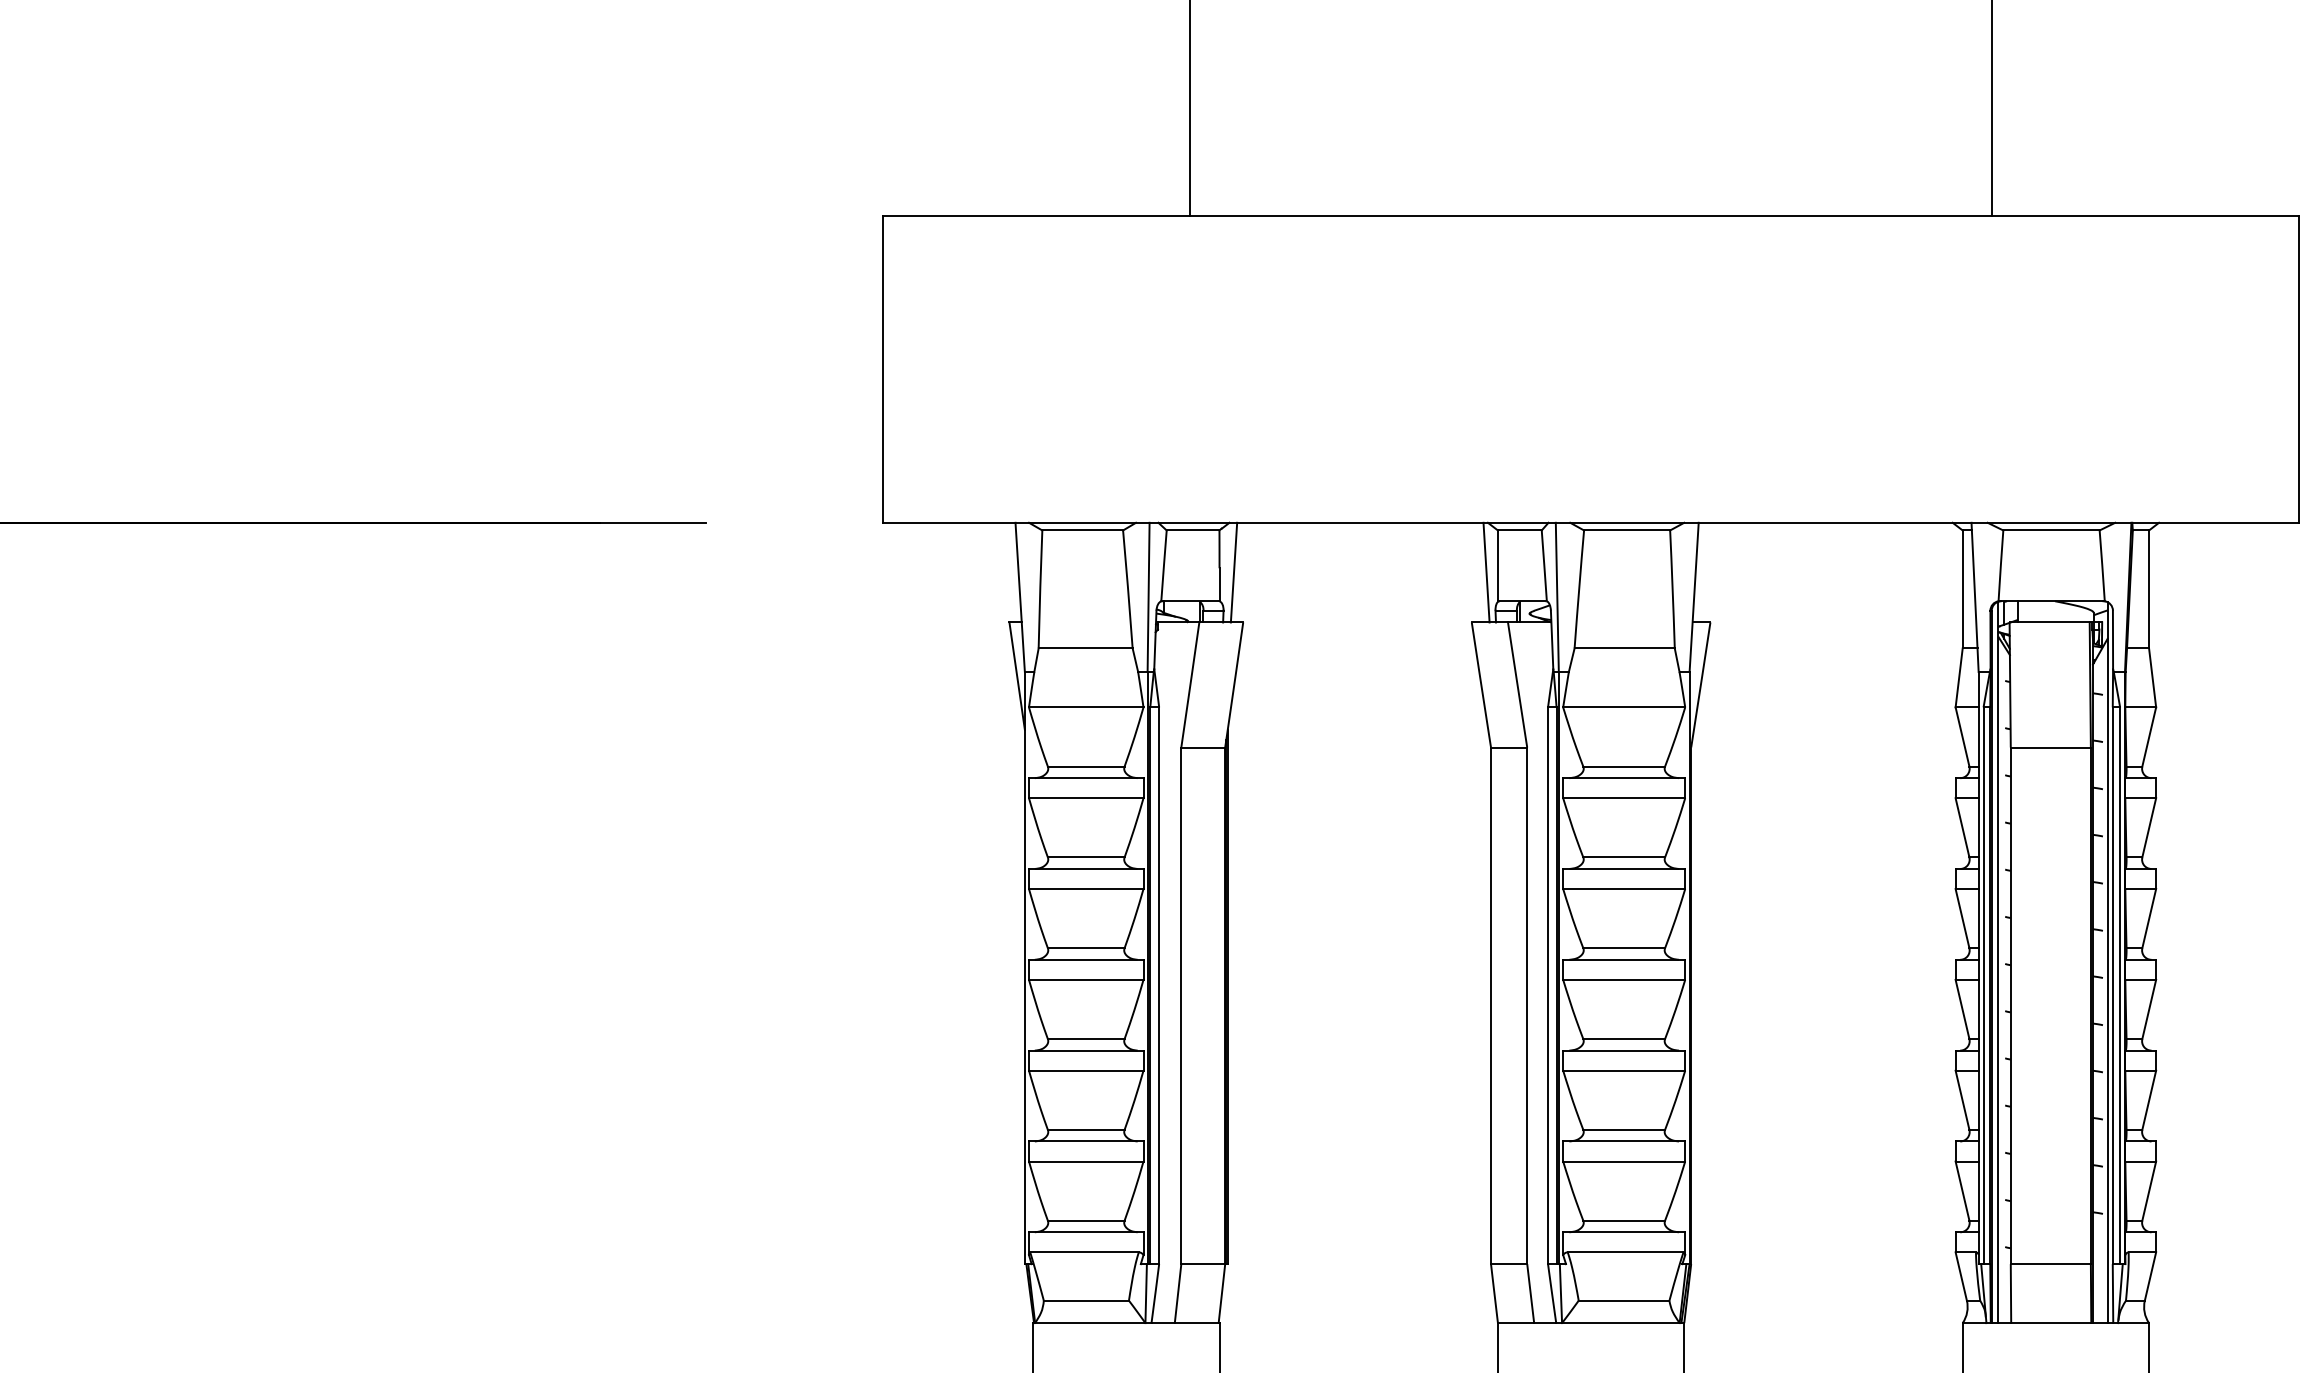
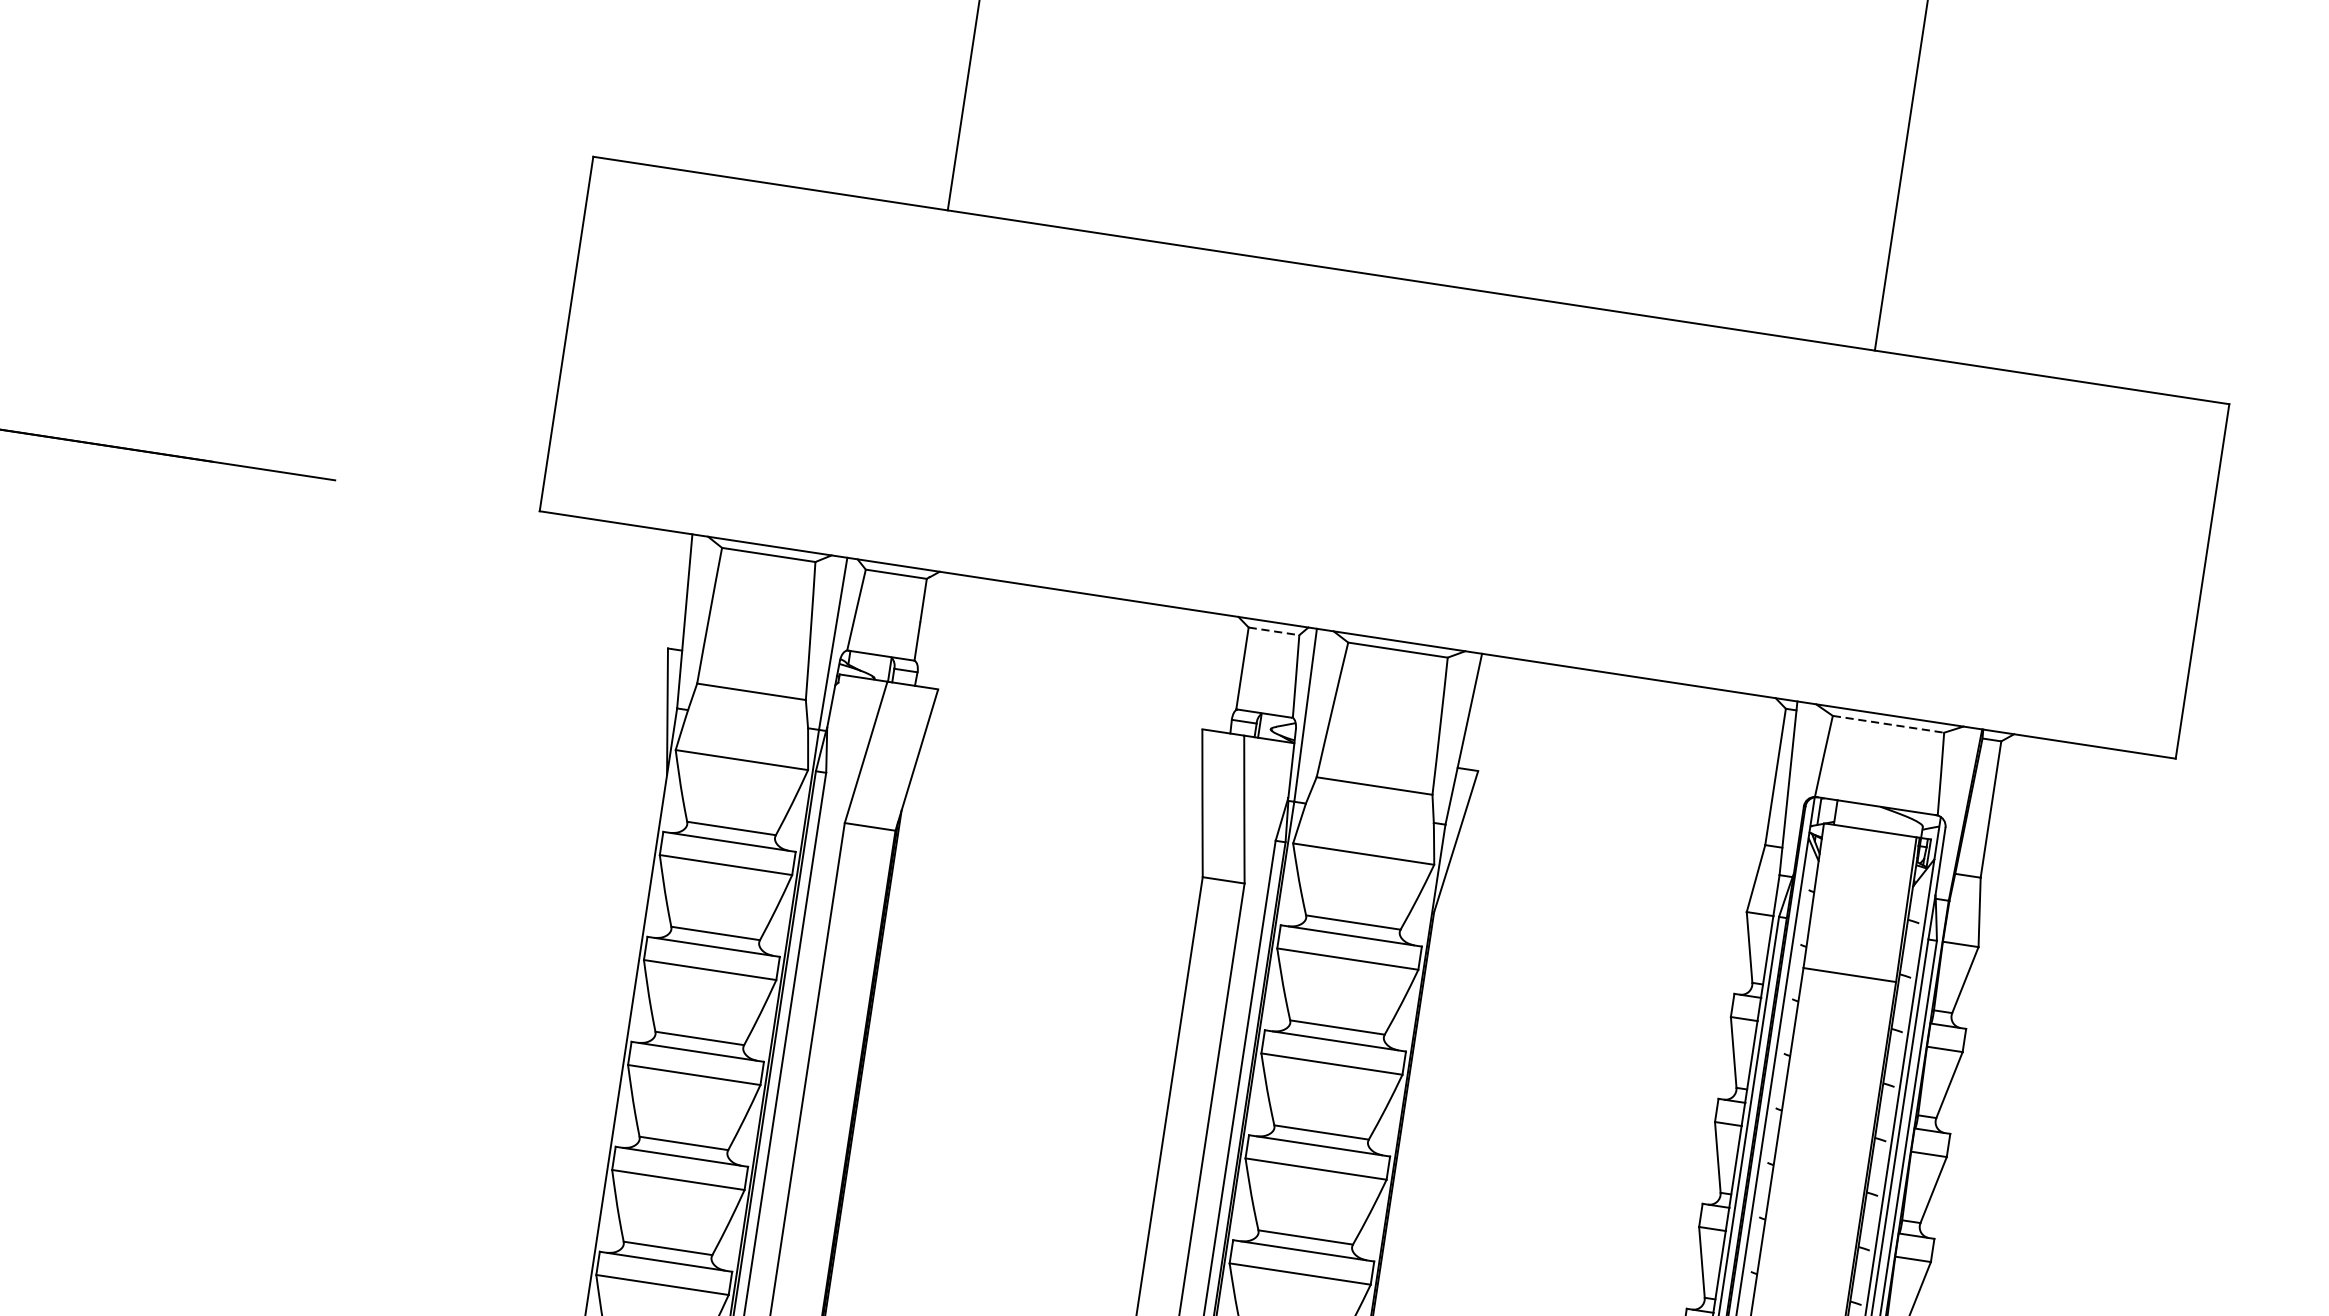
line: (1519, 530) -> (1273, 631), solid -> dashed
line: (2051, 530) -> (1888, 724), solid -> dashed
line: (1233, 572) -> (935, 629), removed
line: (1486, 572) -> (1228, 674), removed

